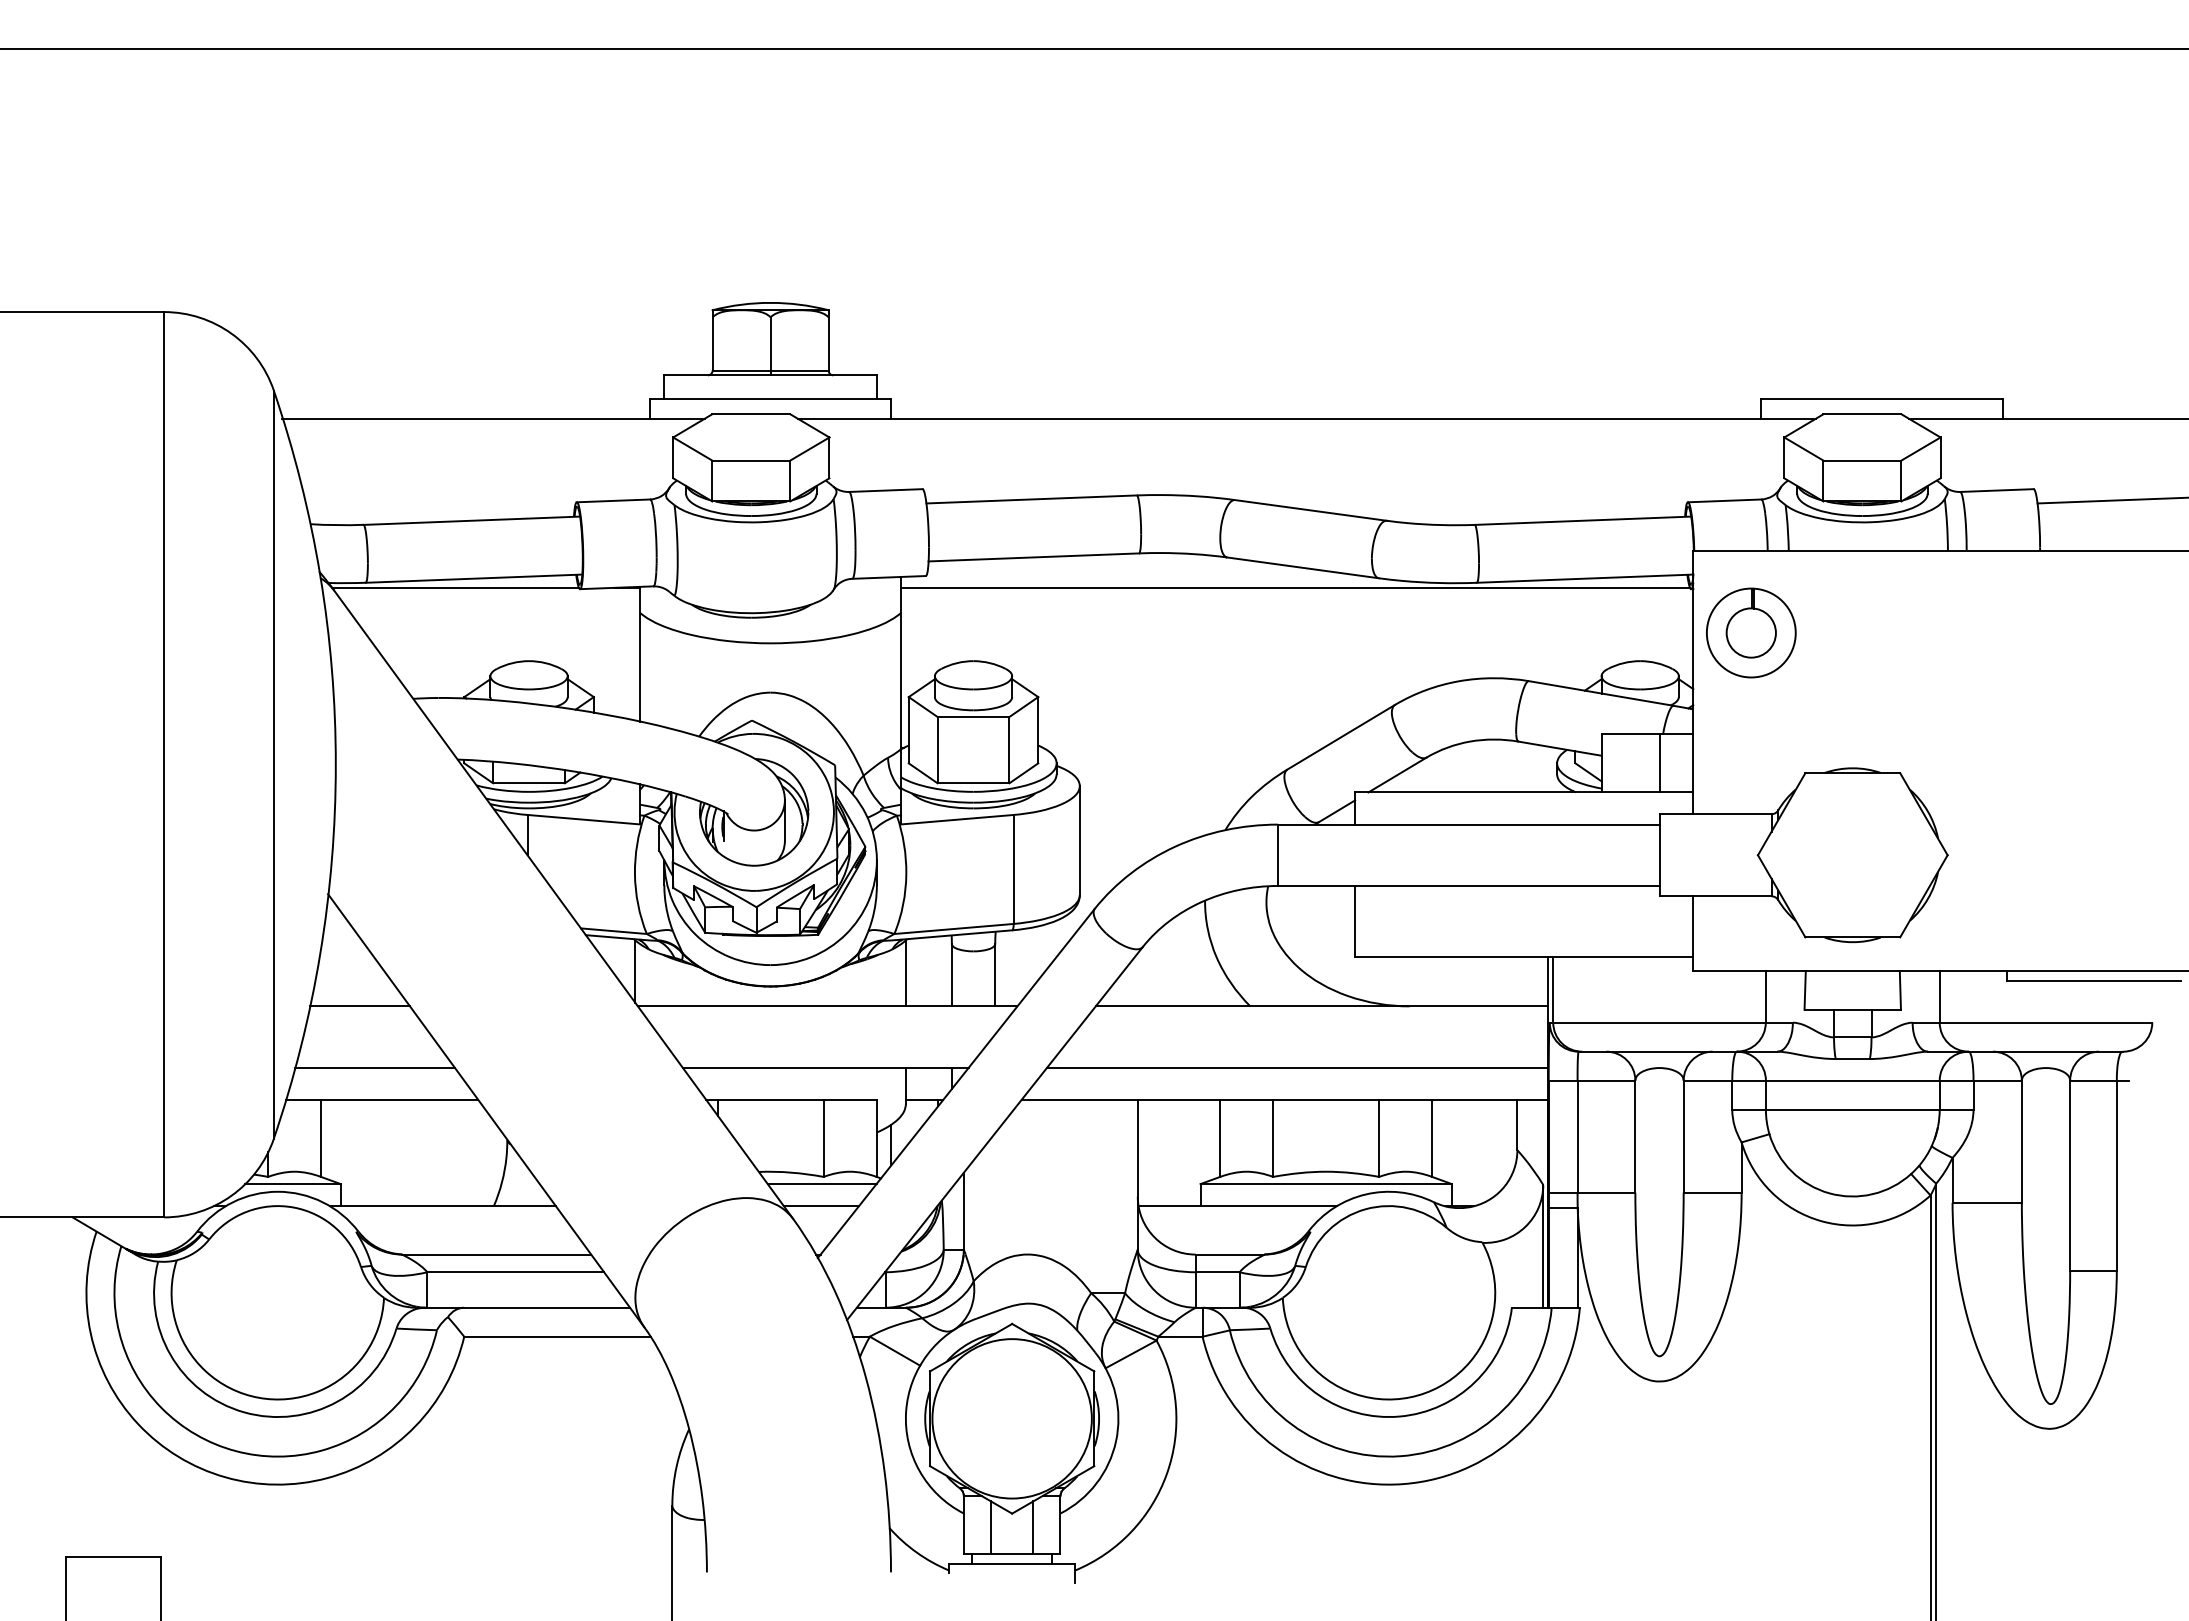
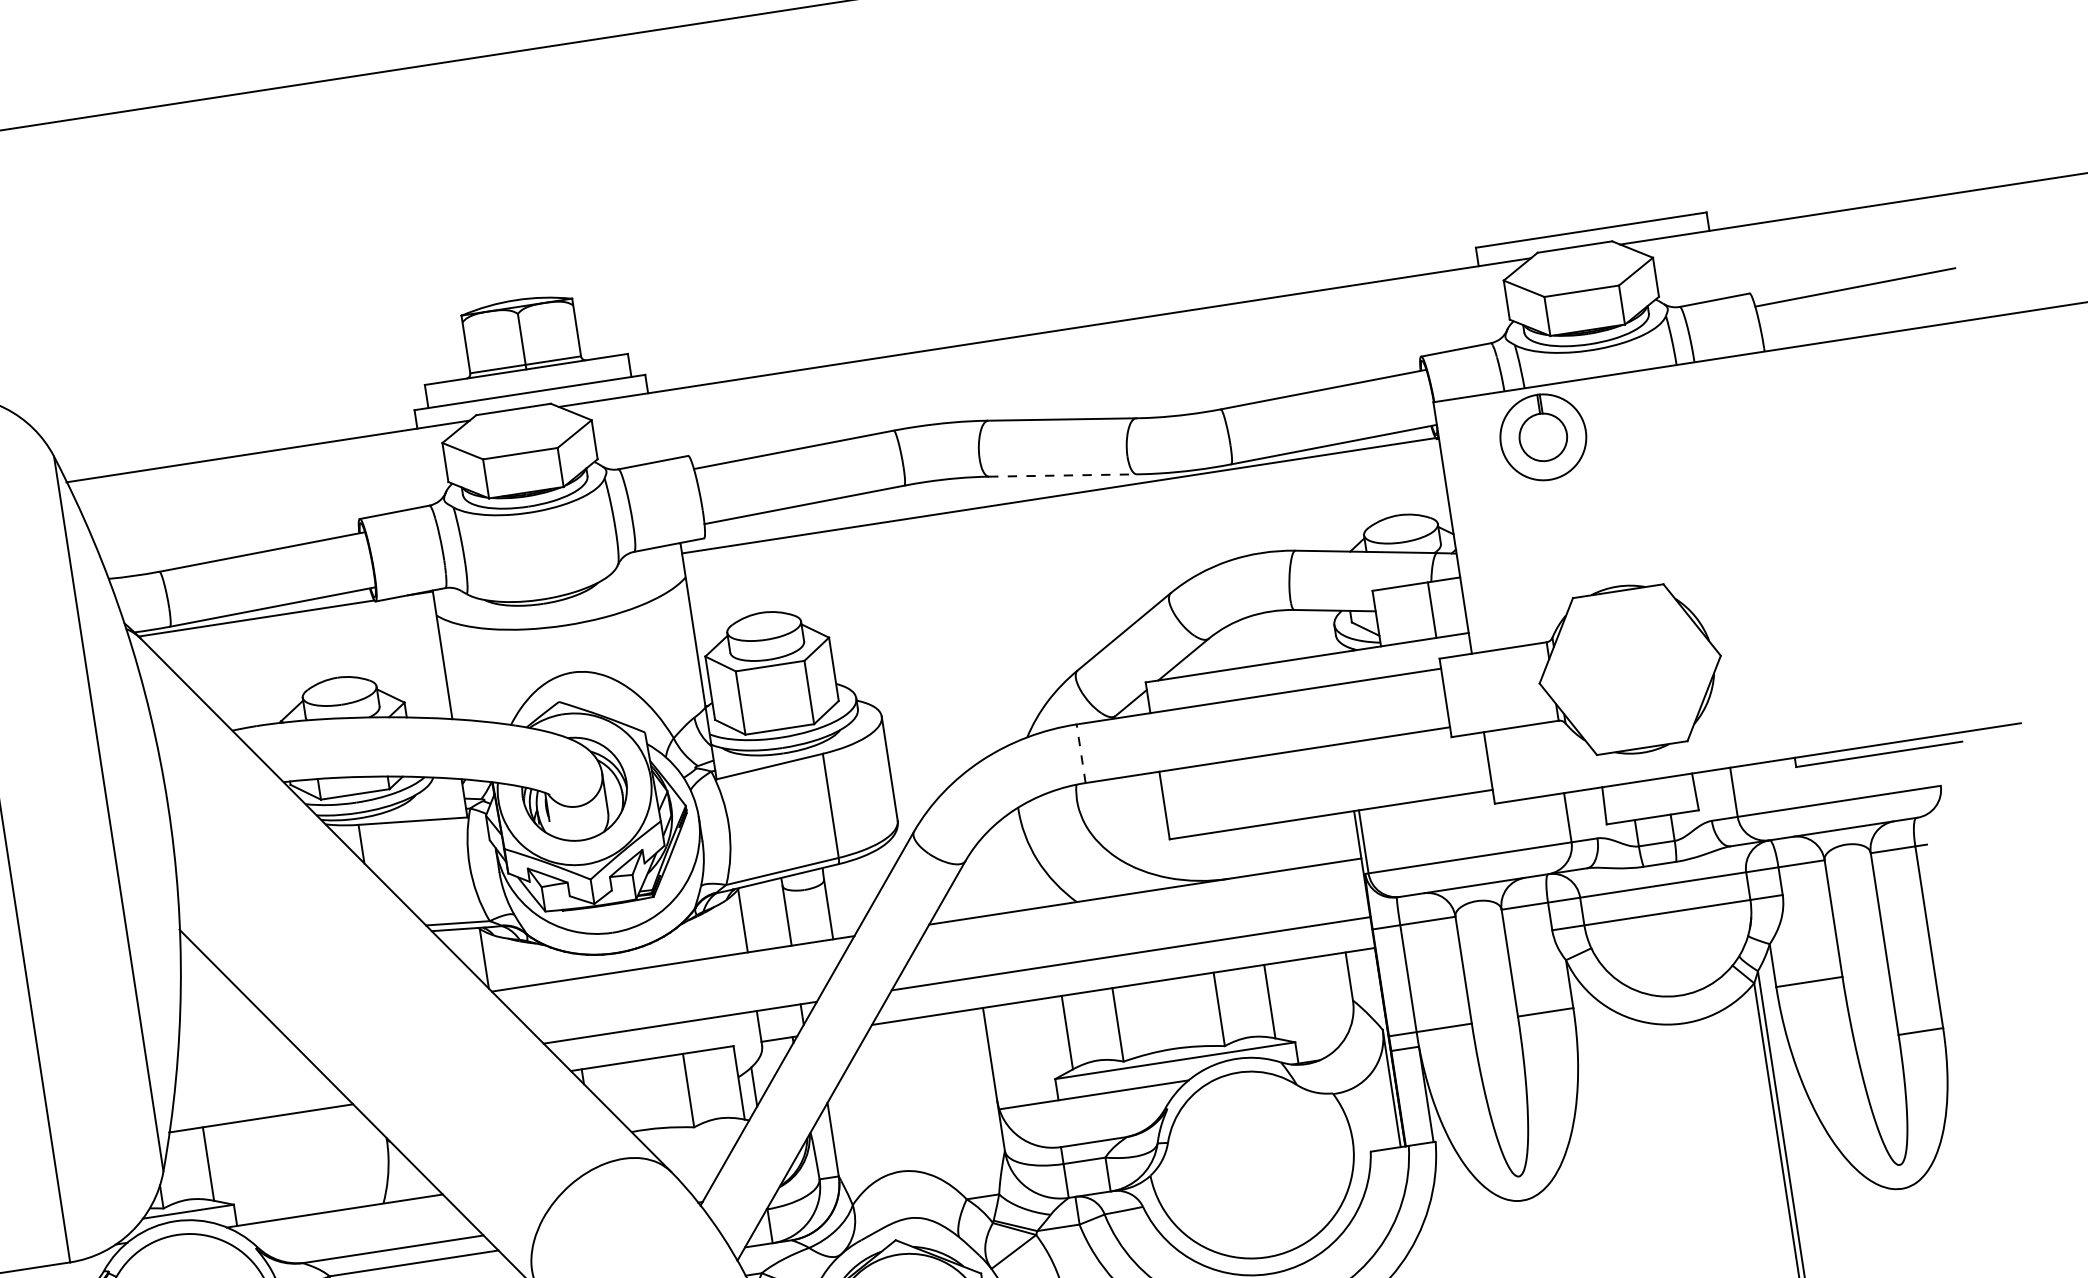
line: (1302, 567) -> (1062, 475), solid -> dashed
part: (1751, 632) -> (1543, 436), moved
line: (1277, 855) -> (1080, 753), solid -> dashed
line: (359, 1006) -> (225, 1032), removed
line: (374, 1067) -> (249, 1088), removed
line: (821, 1184) -> (693, 1134), removed
line: (821, 1206) -> (696, 1155), removed

